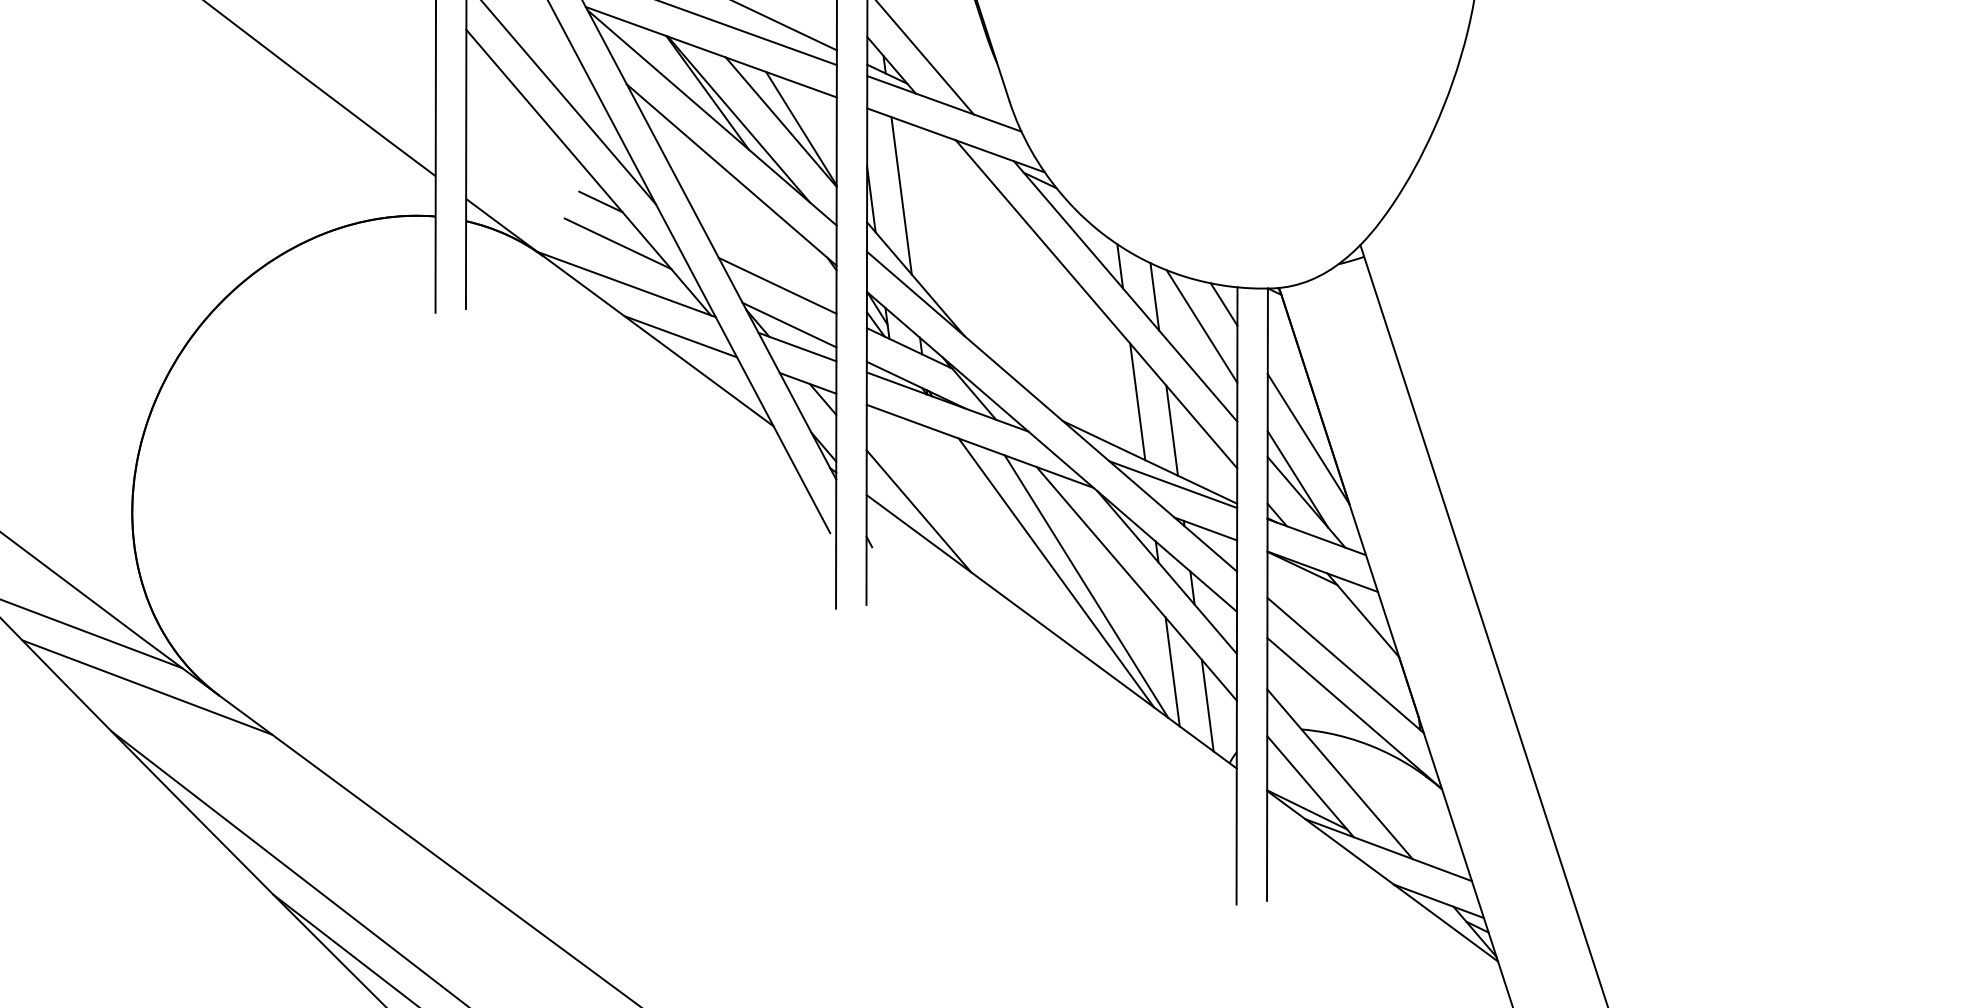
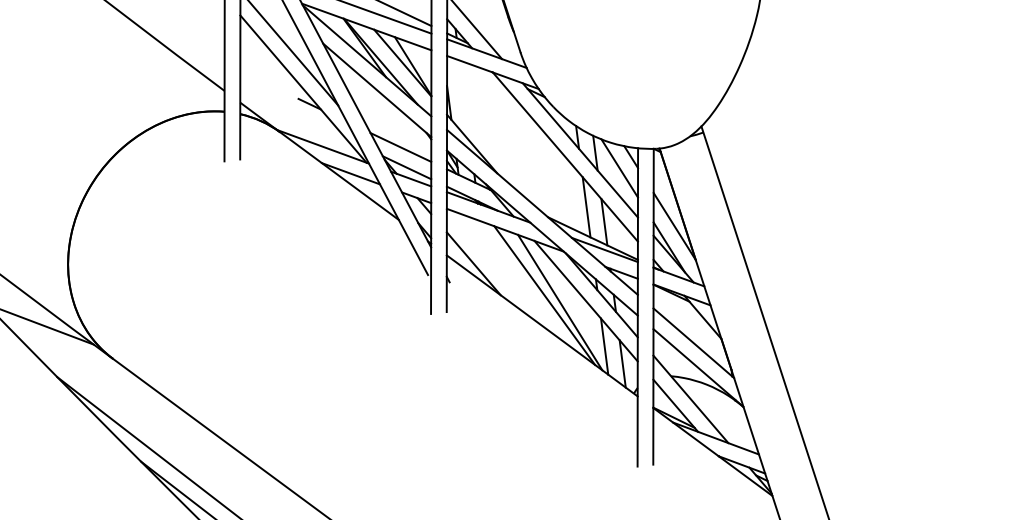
line: (900, 194) -> (464, 100), removed
line: (617, 243) -> (318, 125), removed
line: (146, 687) -> (75, 354), removed

